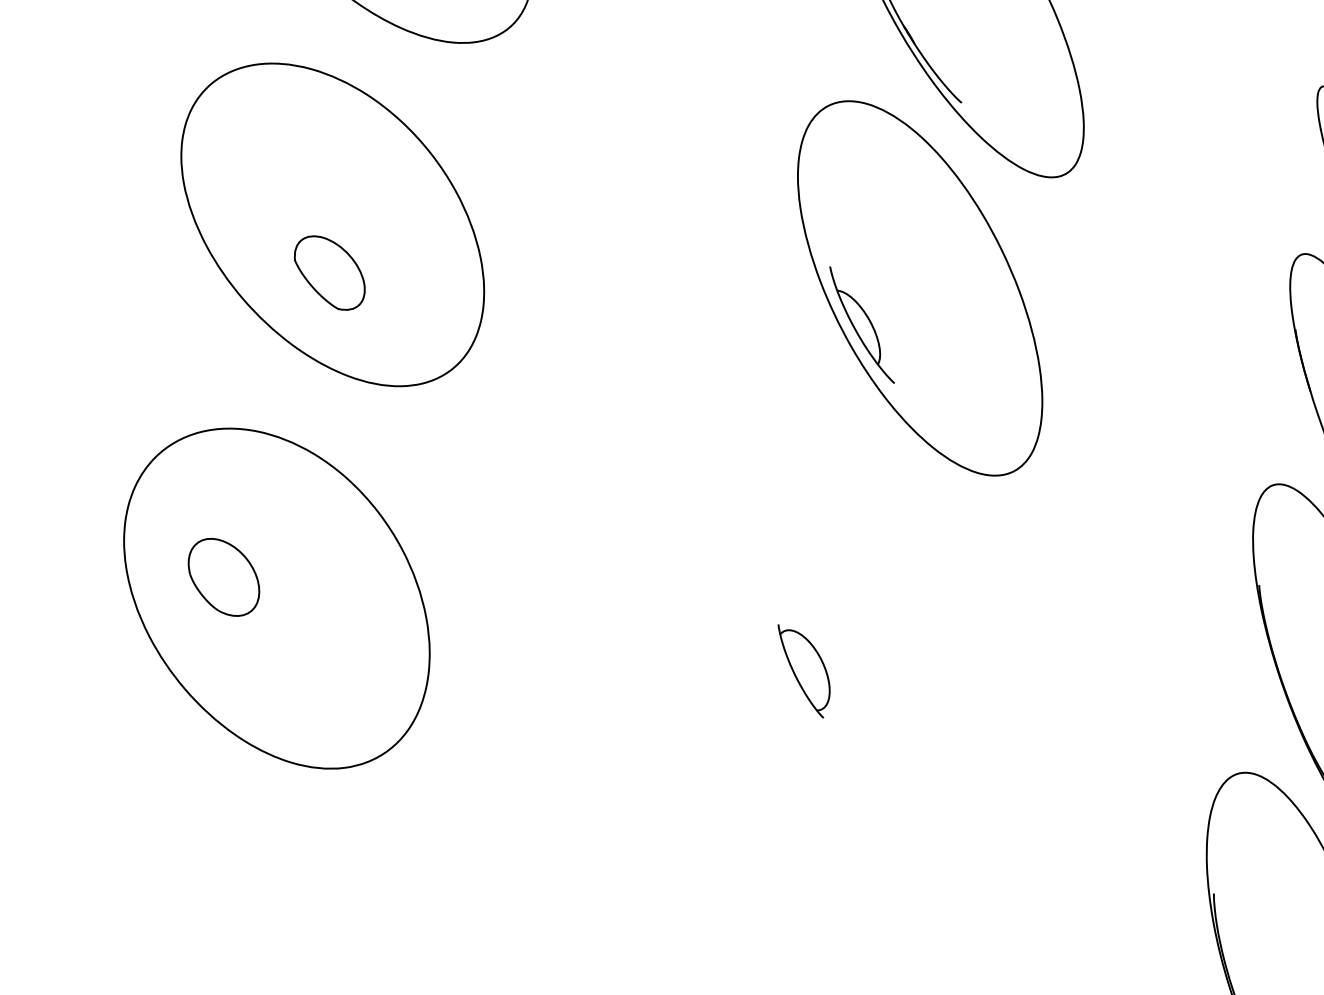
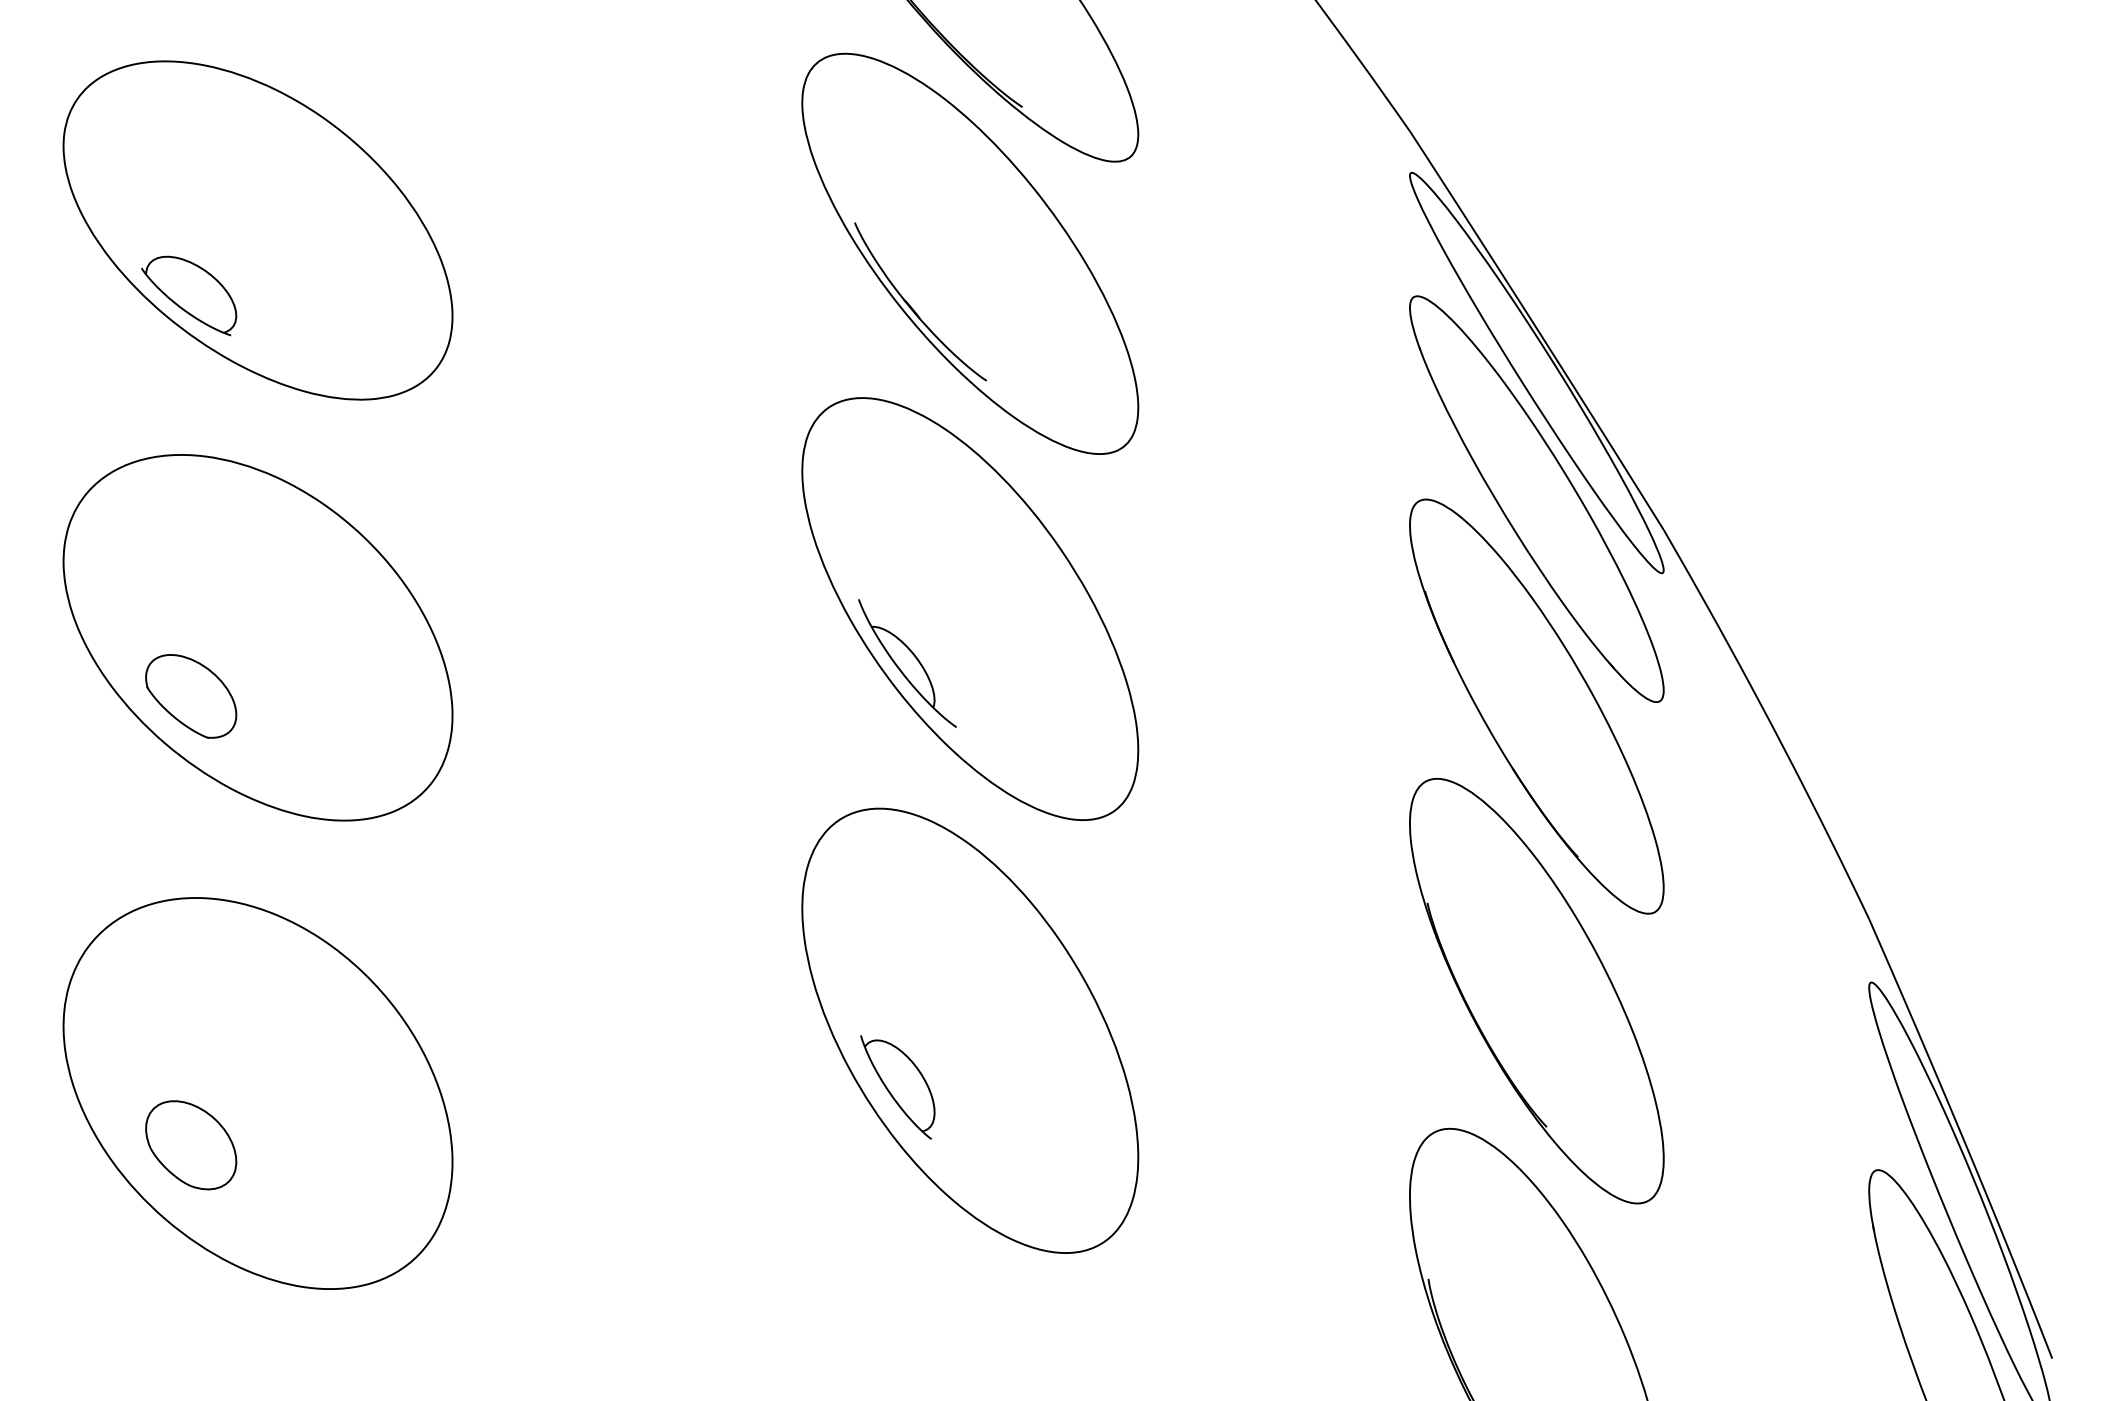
part: (330, 273) -> (191, 696), moved
part: (224, 577) -> (191, 1145), moved
part: (868, 633) -> (970, 1030), added

